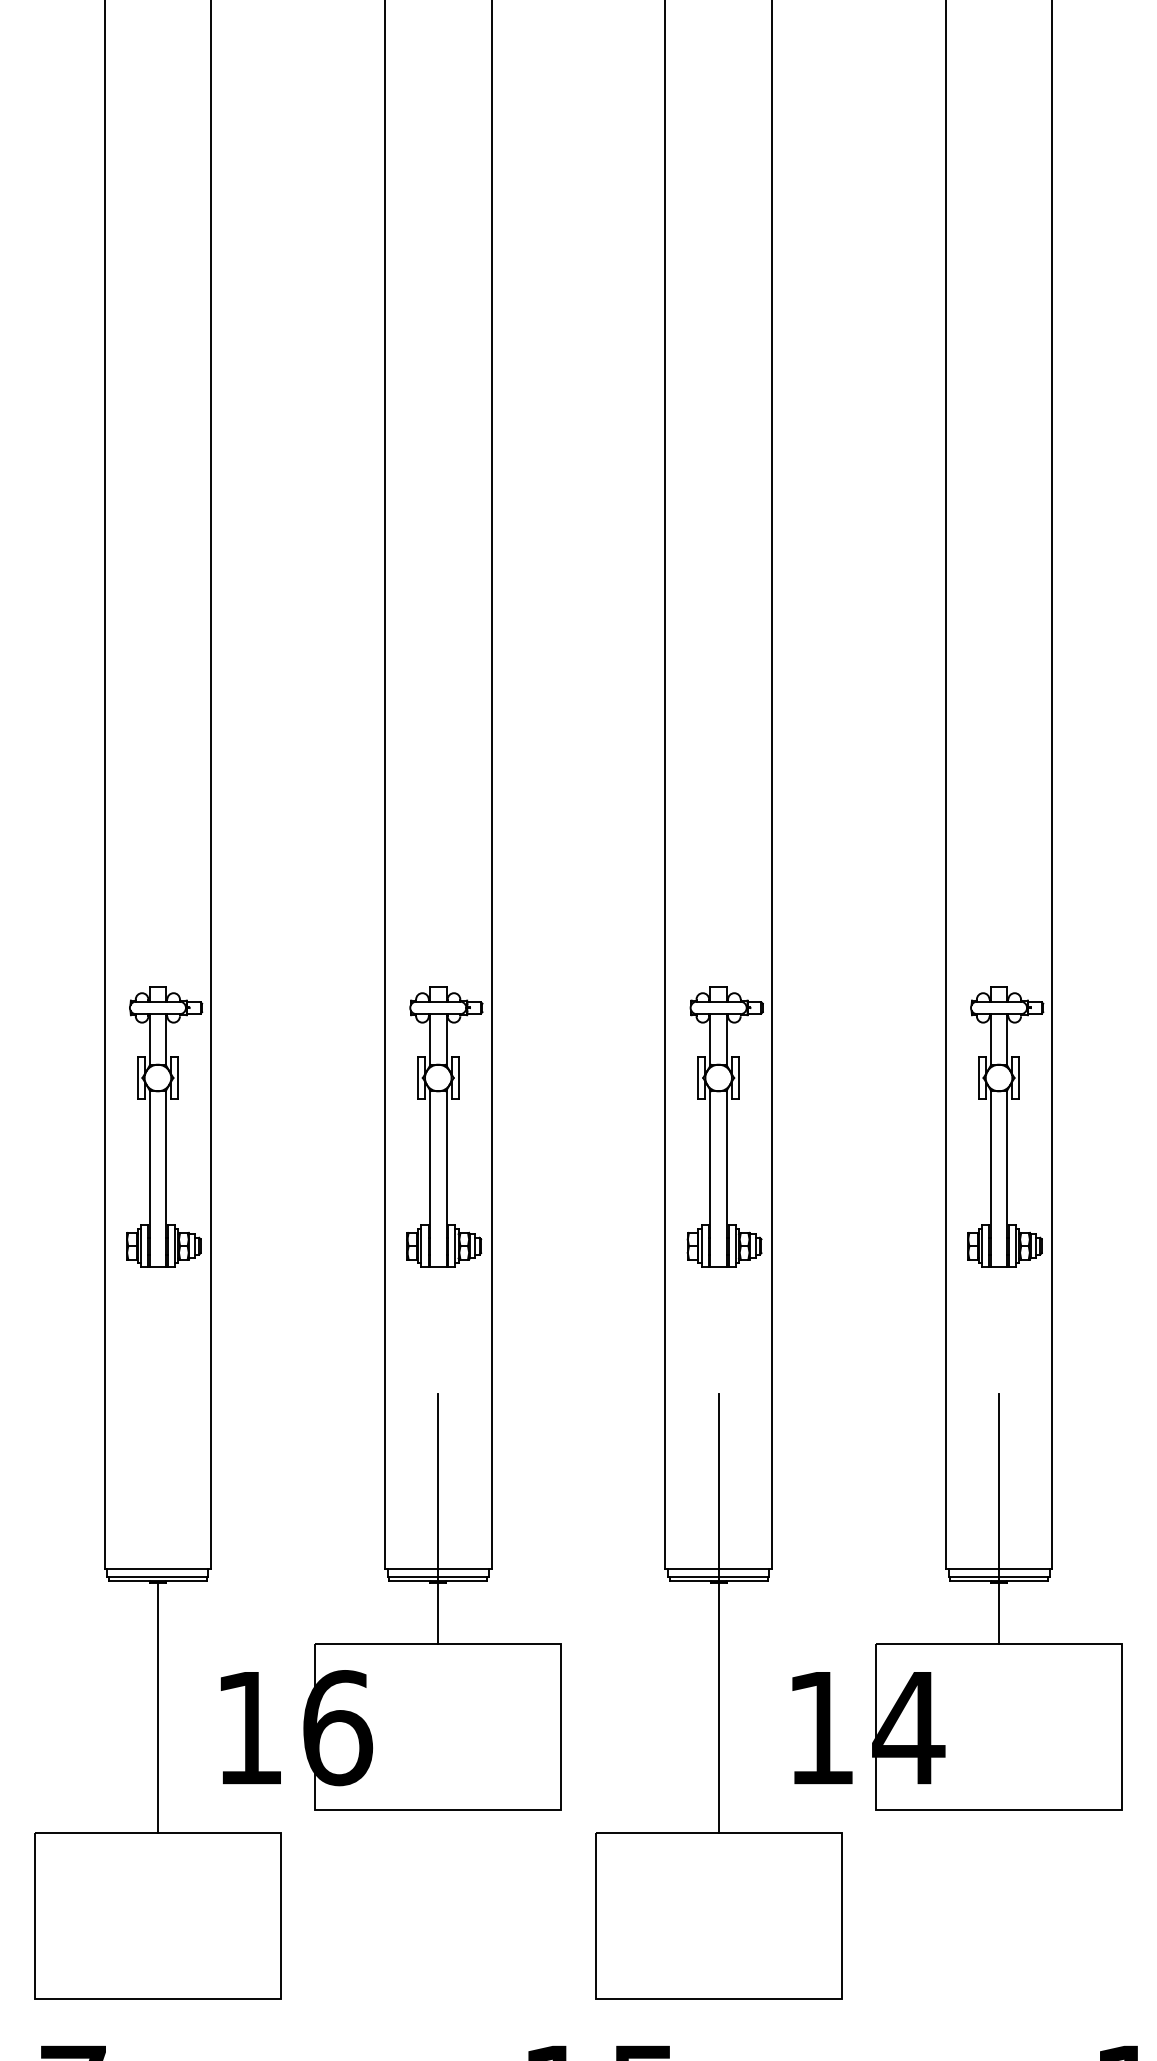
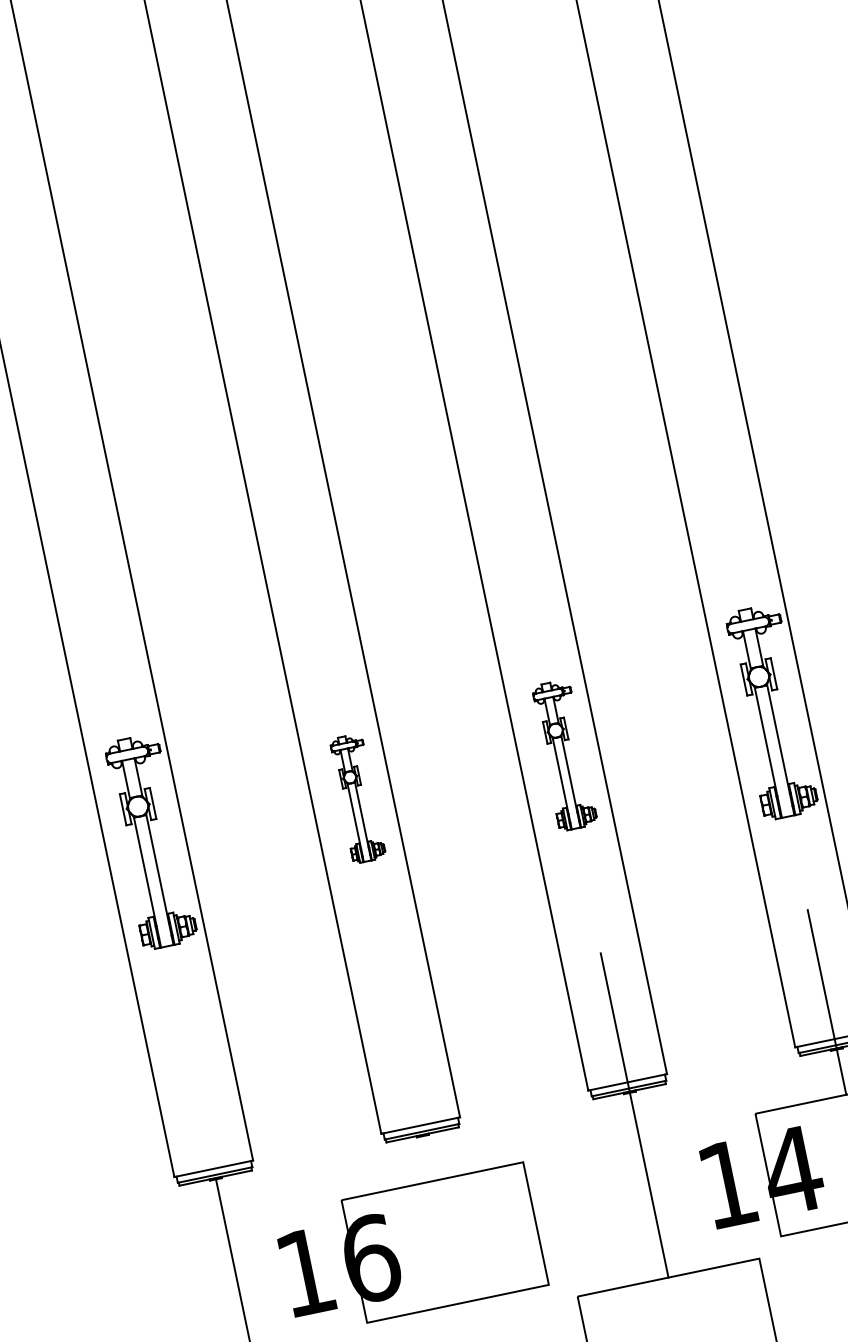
part: (444, 1126) -> (357, 798), size x0.6
part: (724, 1126) -> (563, 755), size x0.7
line: (438, 1518) -> (413, 1088), removed

